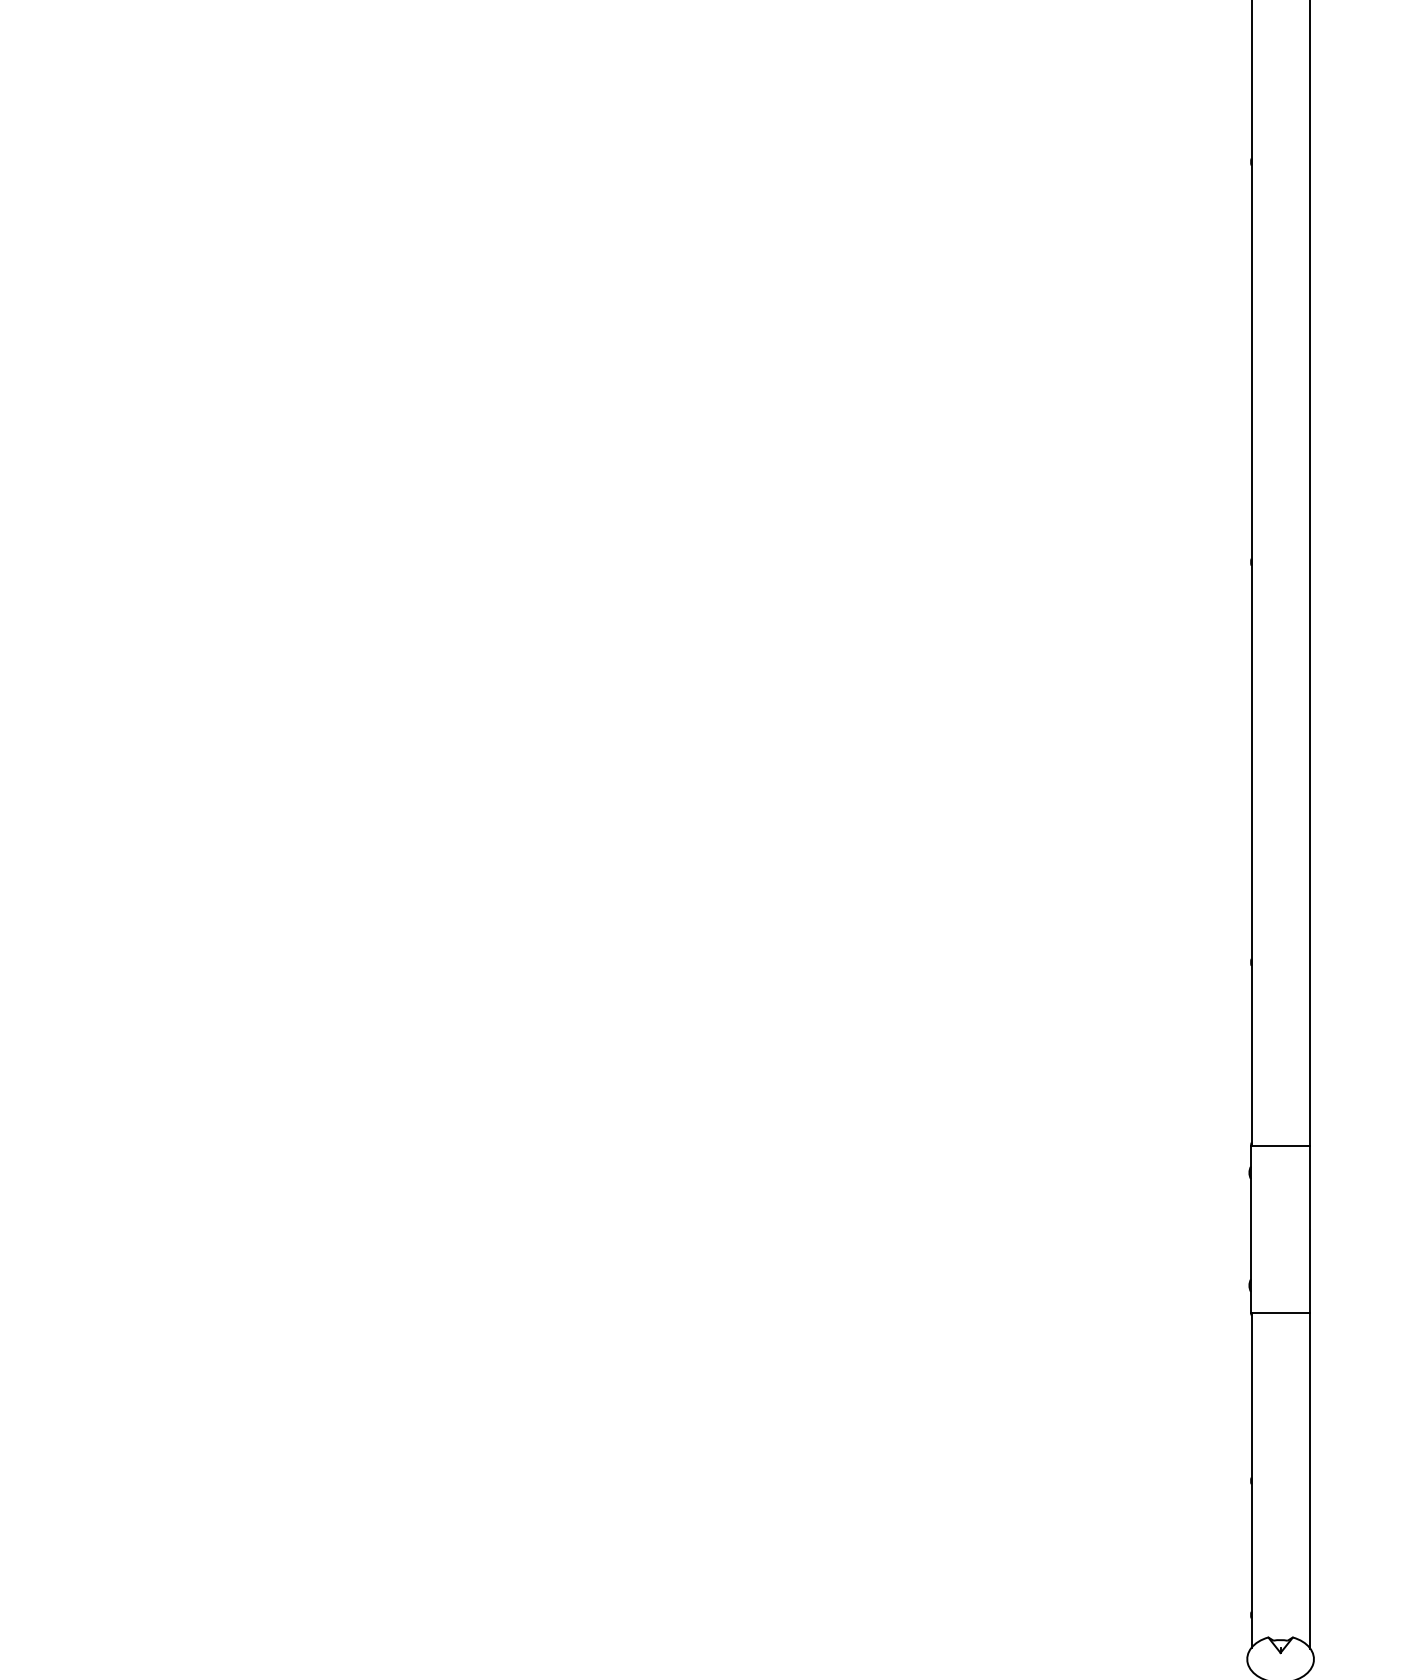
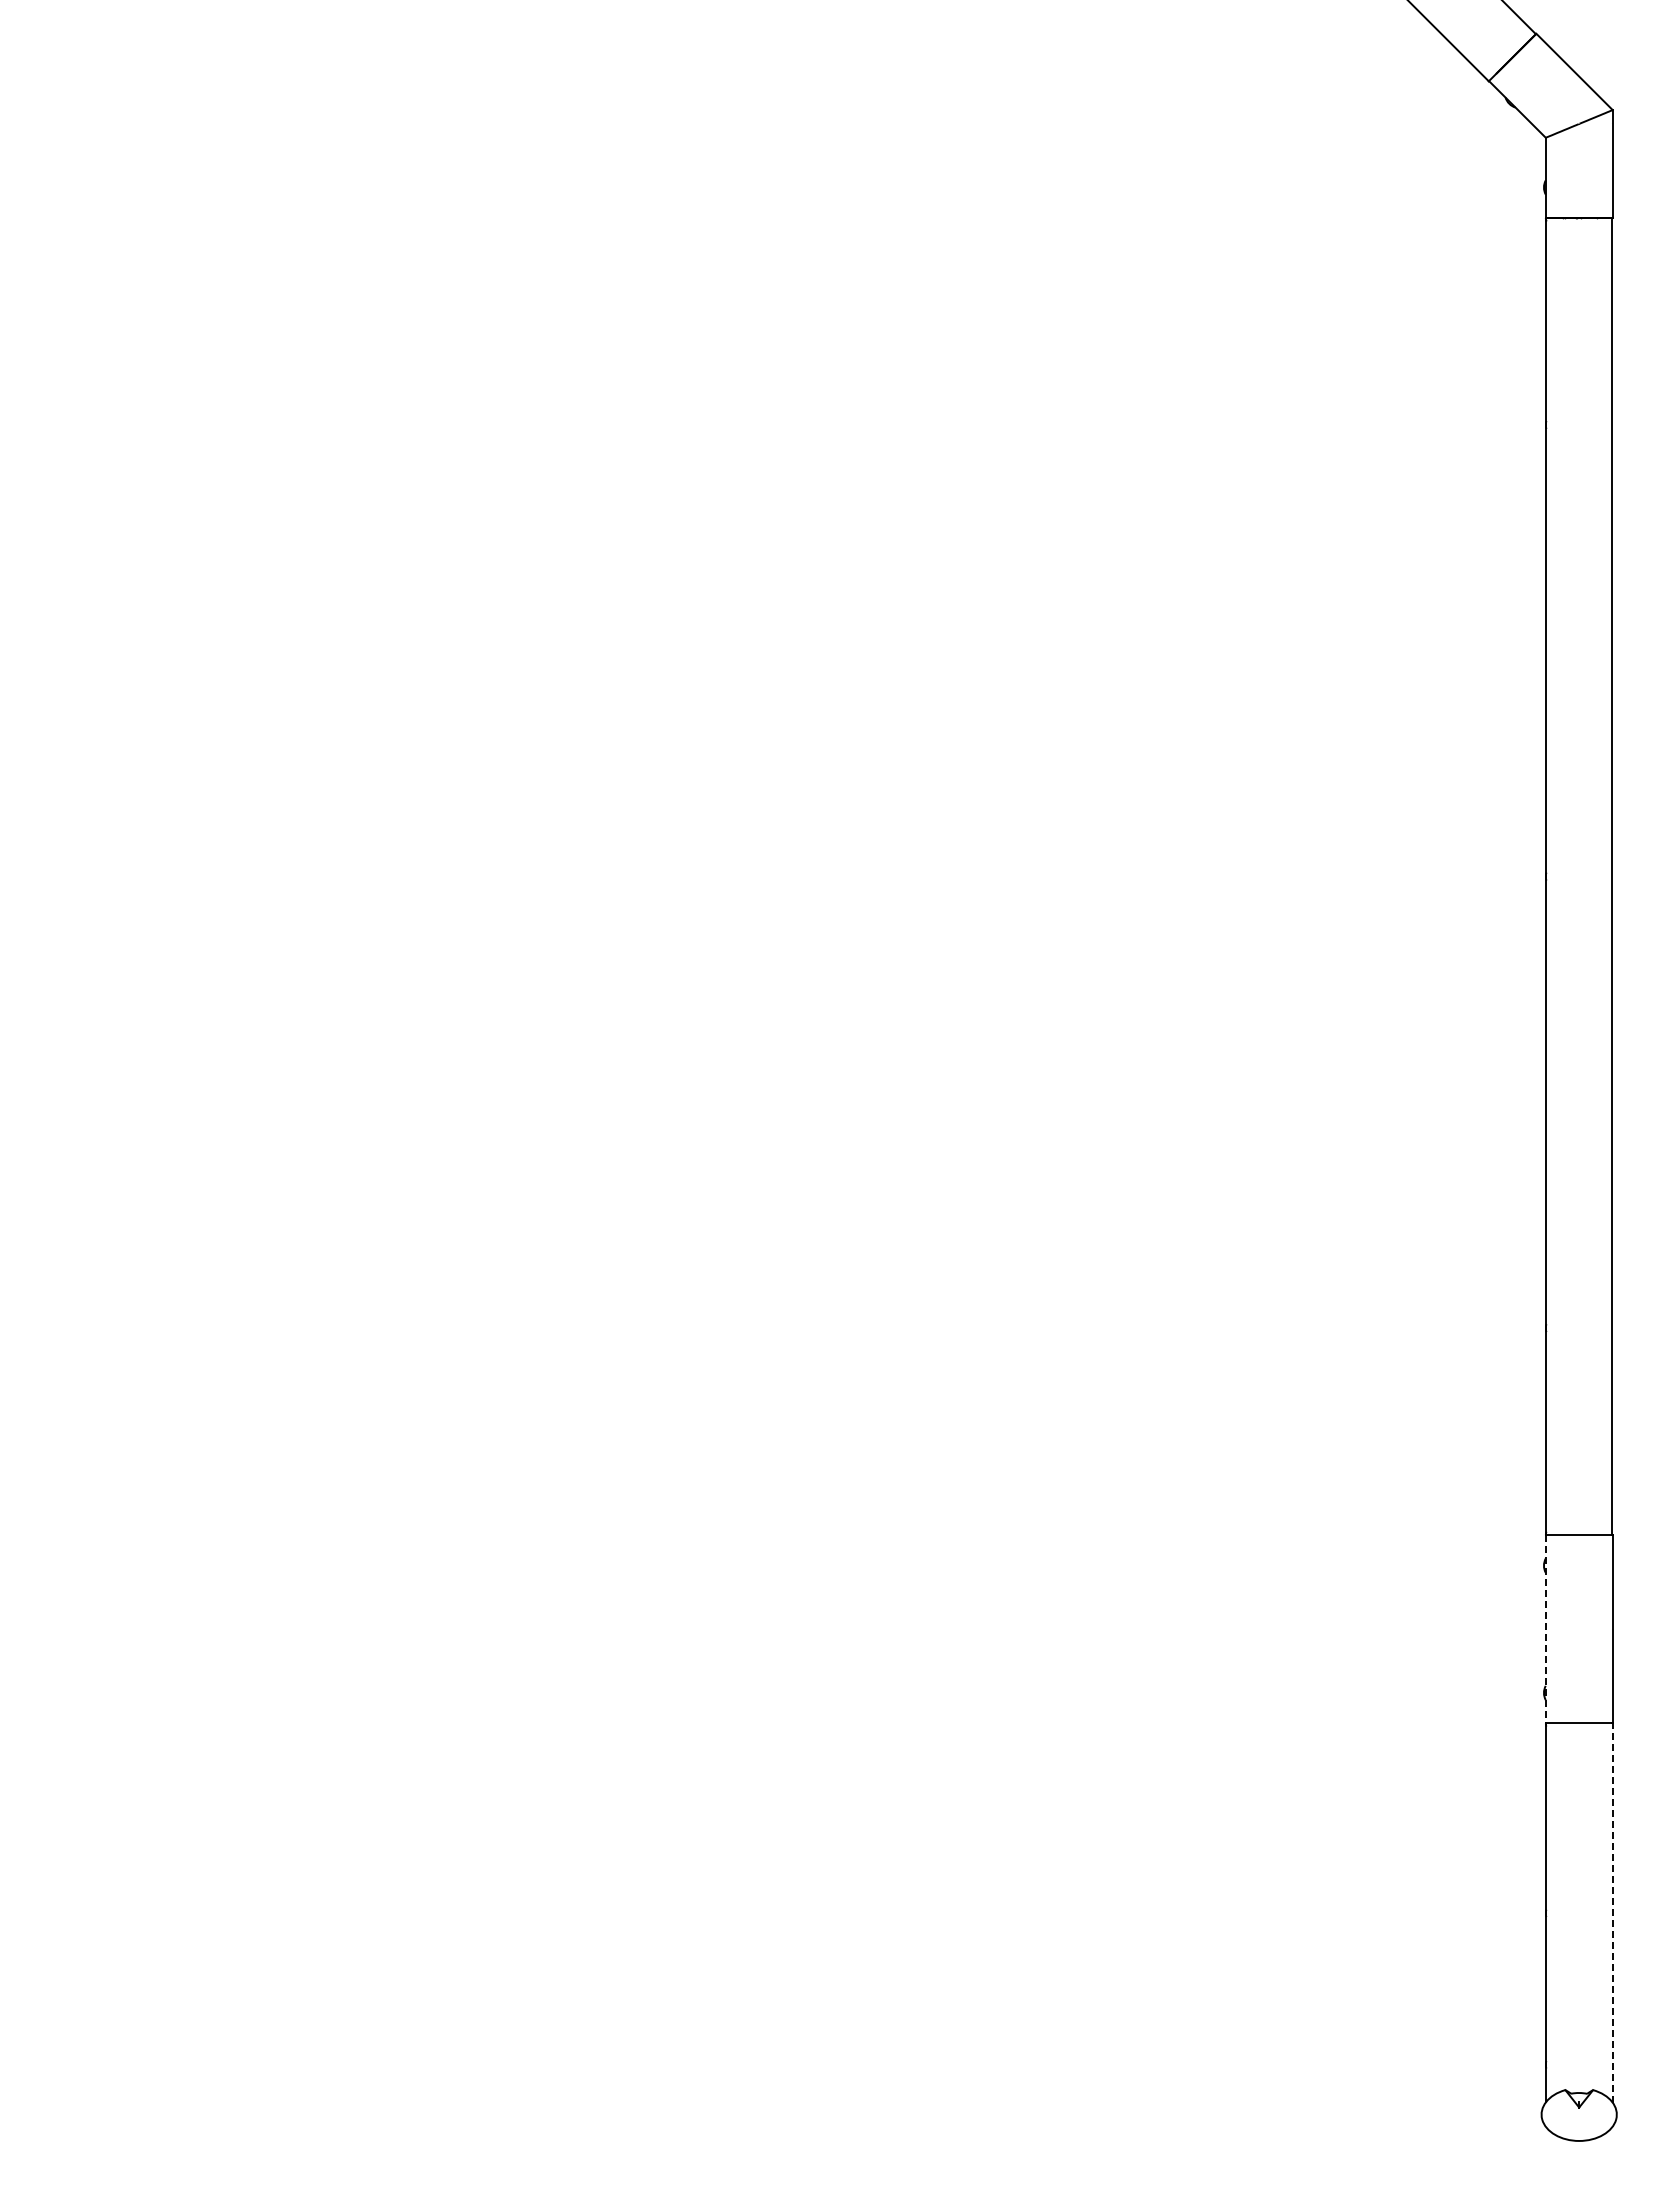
line: (1250, 1229) -> (1545, 1629), solid -> dashed
line: (1310, 1481) -> (1612, 1913), solid -> dashed

